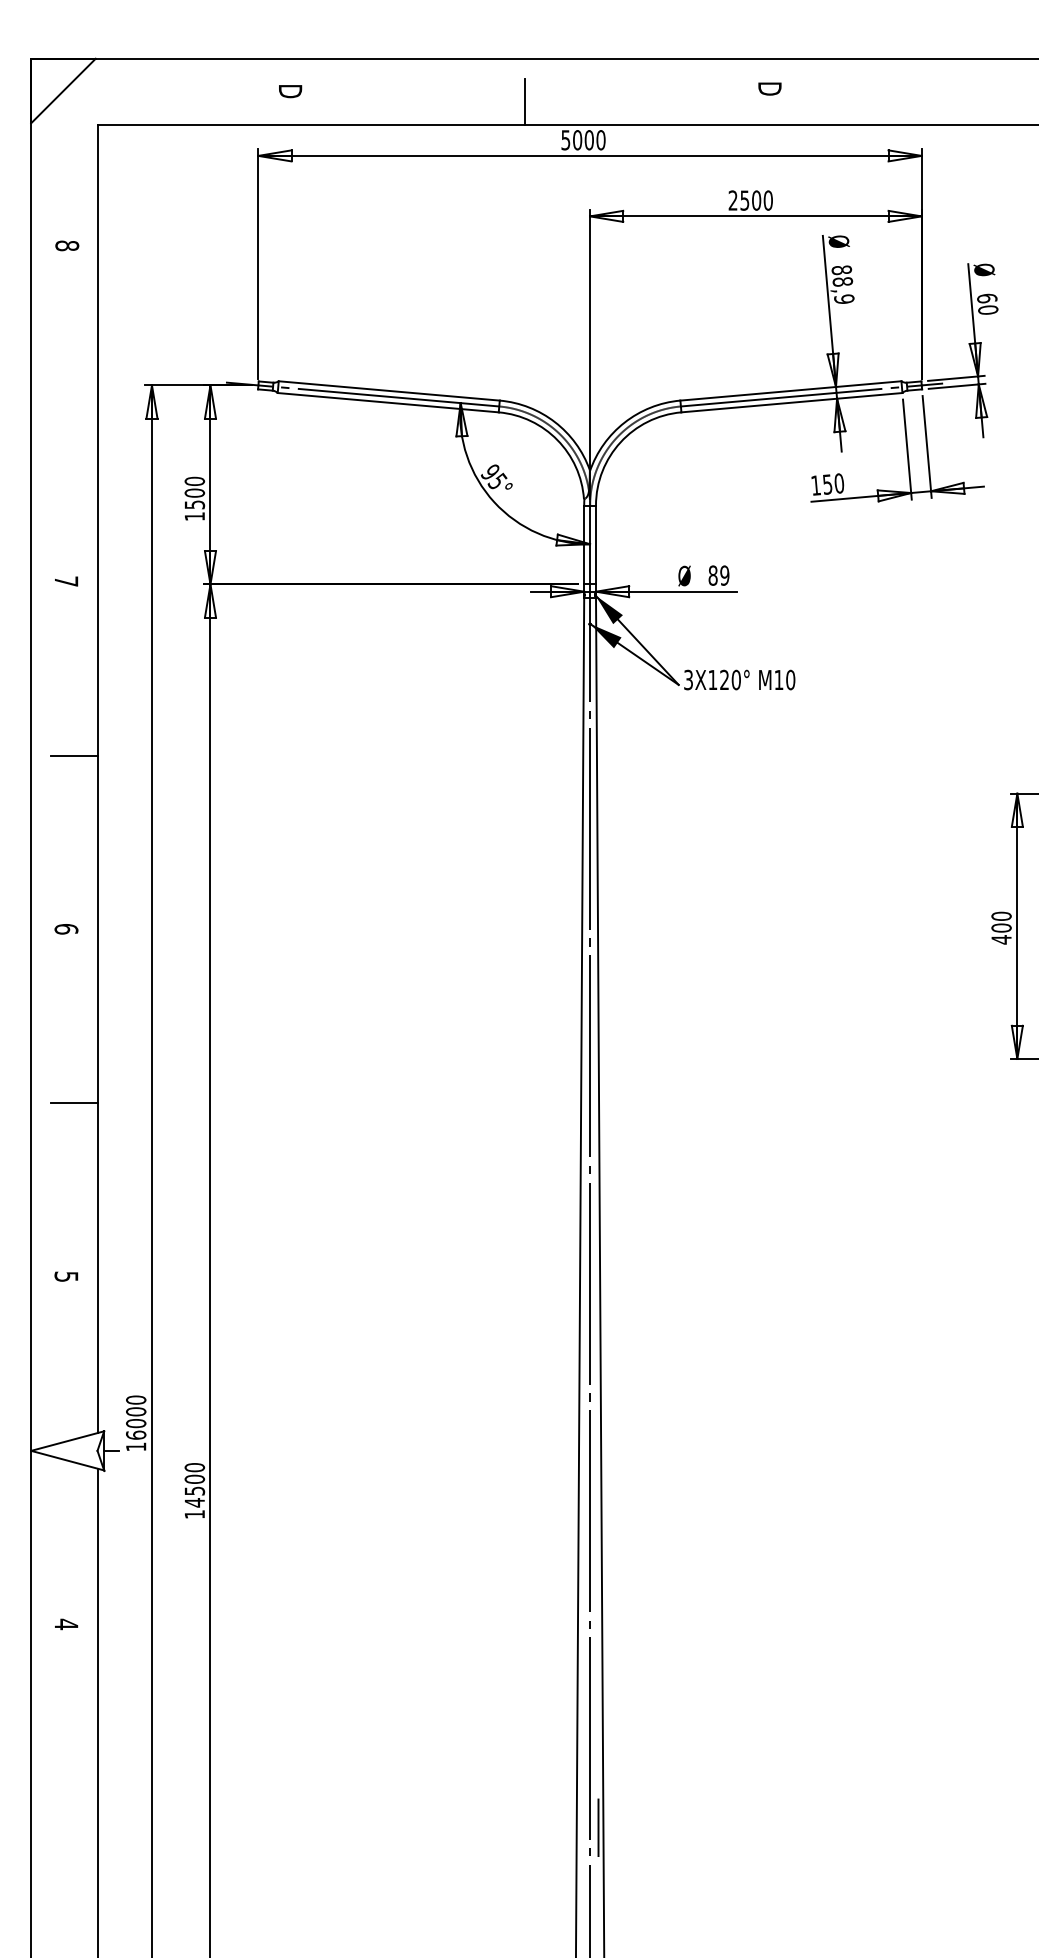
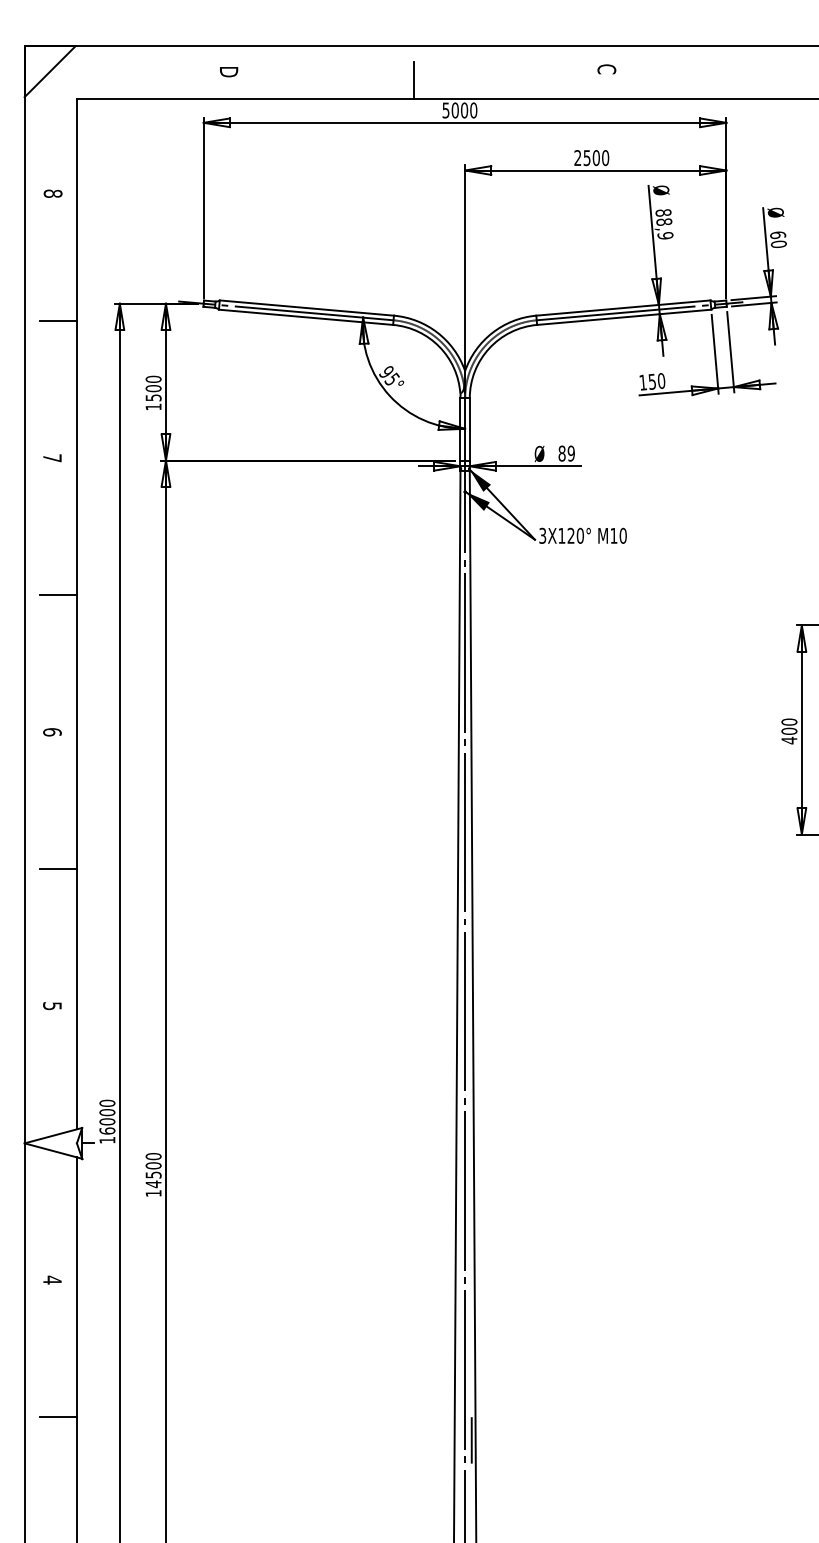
text: (769, 88) -> (606, 69), D -> C
line: (74, 407) -> (58, 321), added
line: (74, 1798) -> (58, 1417), added

